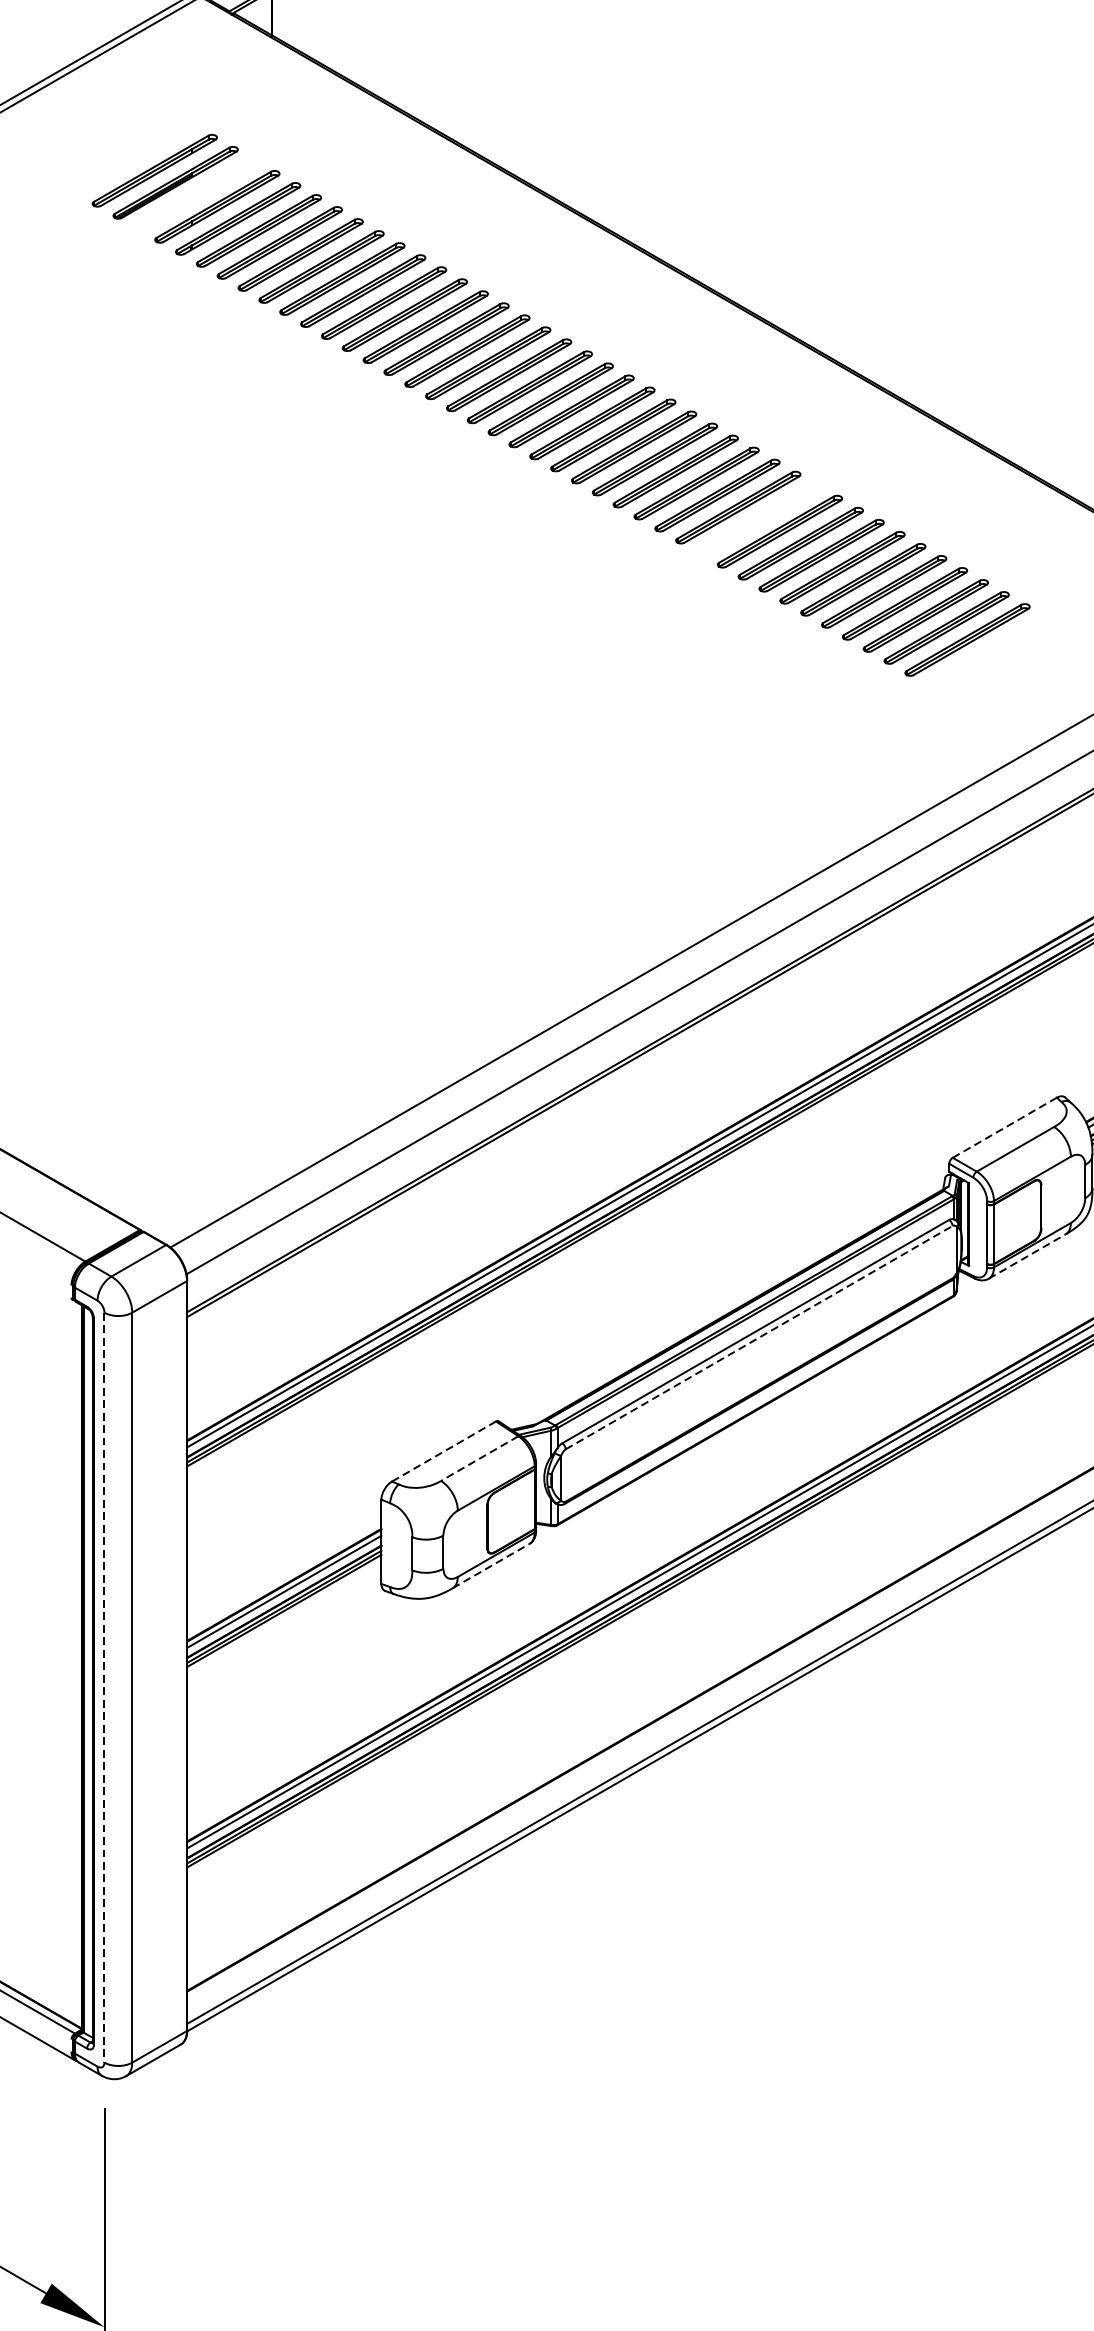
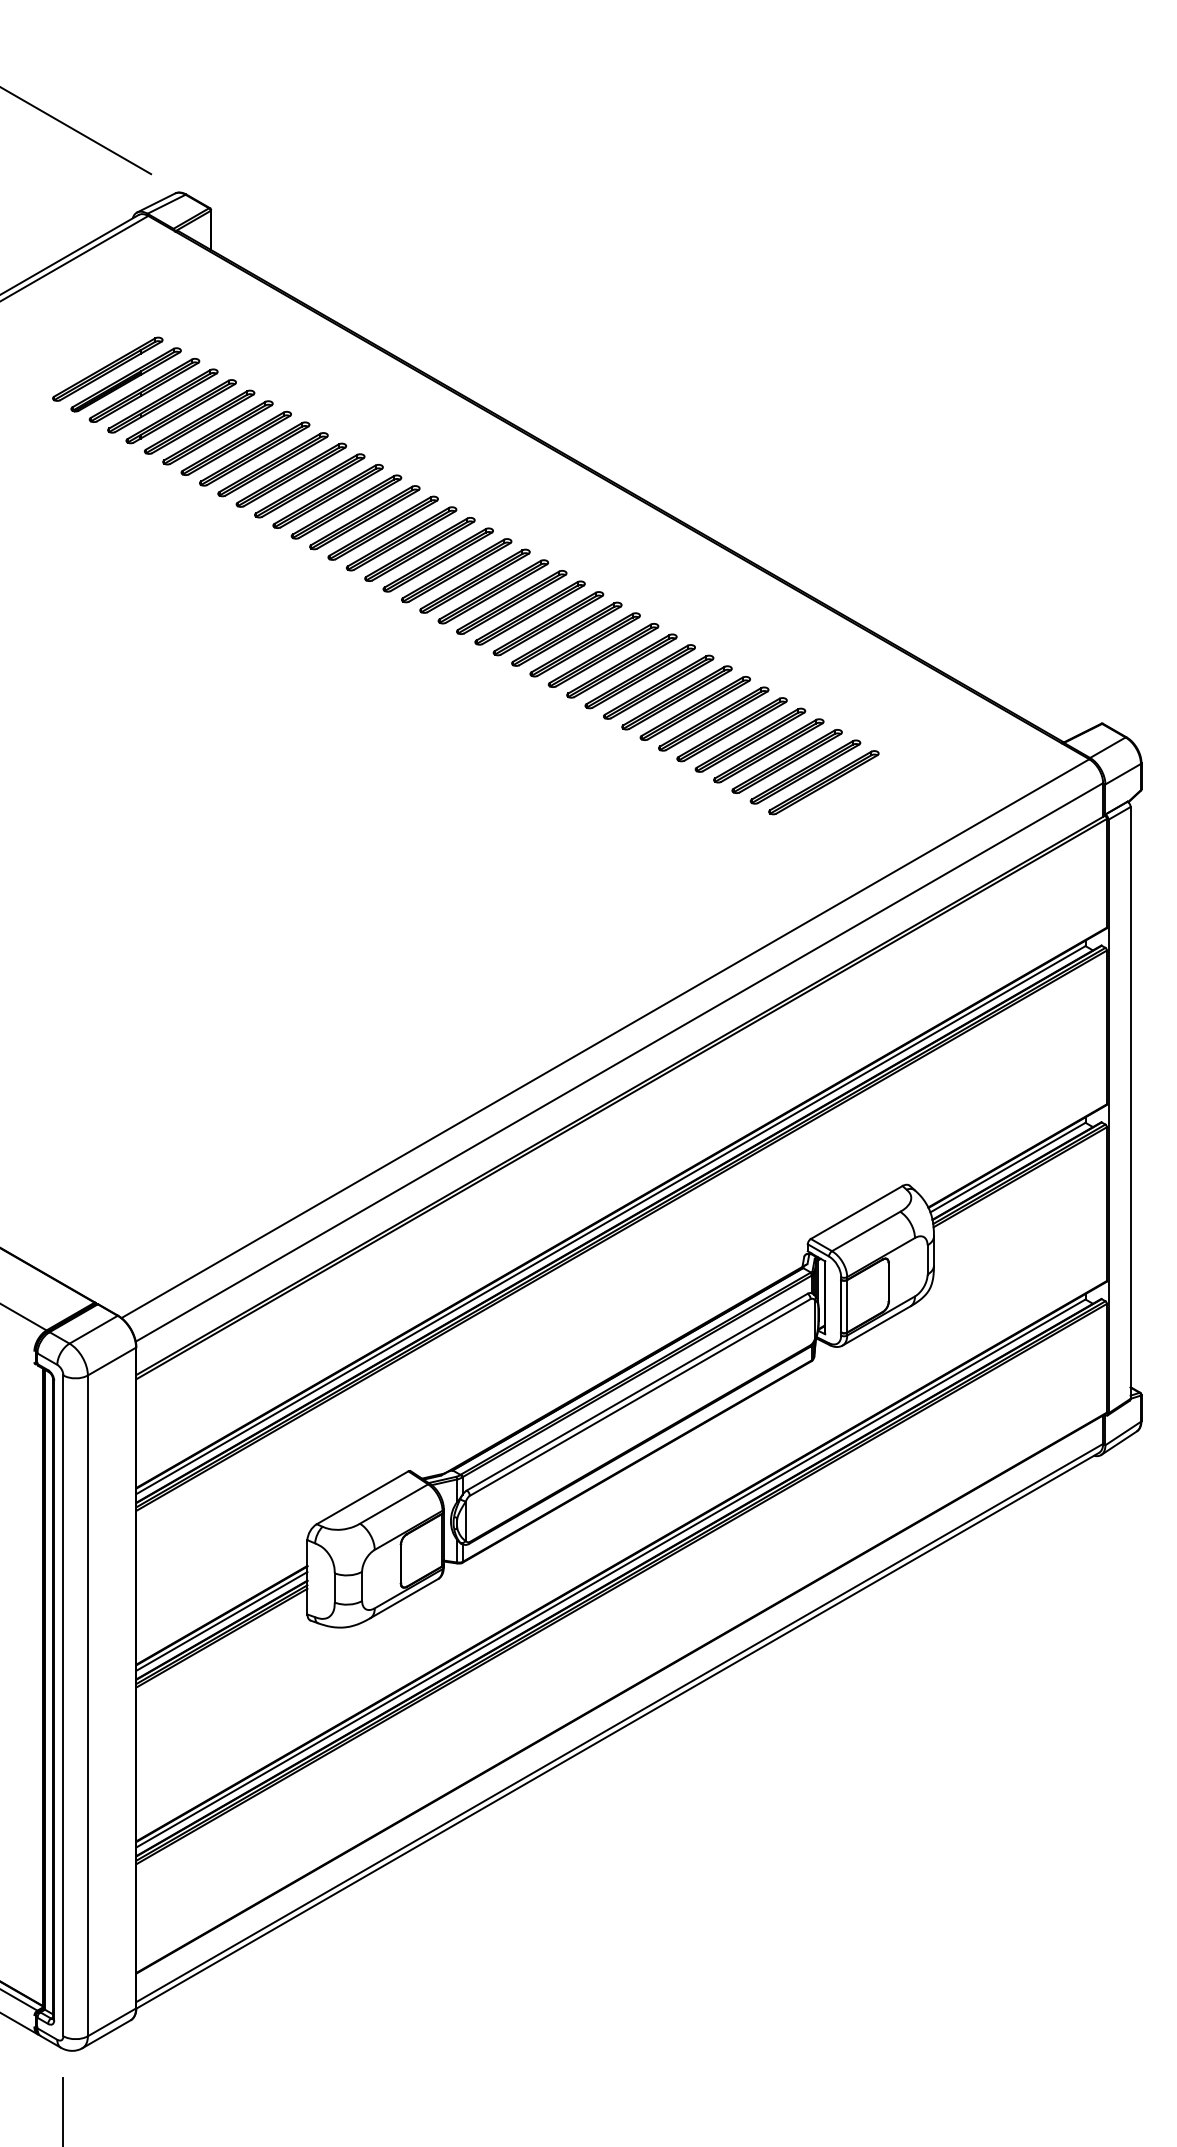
part: (196, 194) -> (144, 390), added
part: (758, 519) -> (639, 676), added
line: (1004, 1127) -> (856, 1212), dashed -> solid
line: (1027, 1255) -> (876, 1325), dashed -> solid
line: (759, 1337) -> (640, 1397), dashed -> solid
line: (443, 1451) -> (362, 1497), dashed -> solid
line: (479, 1459) -> (393, 1504), dashed -> solid
line: (491, 1565) -> (404, 1598), dashed -> solid
line: (104, 1688) -> (63, 1706), dashed -> solid

